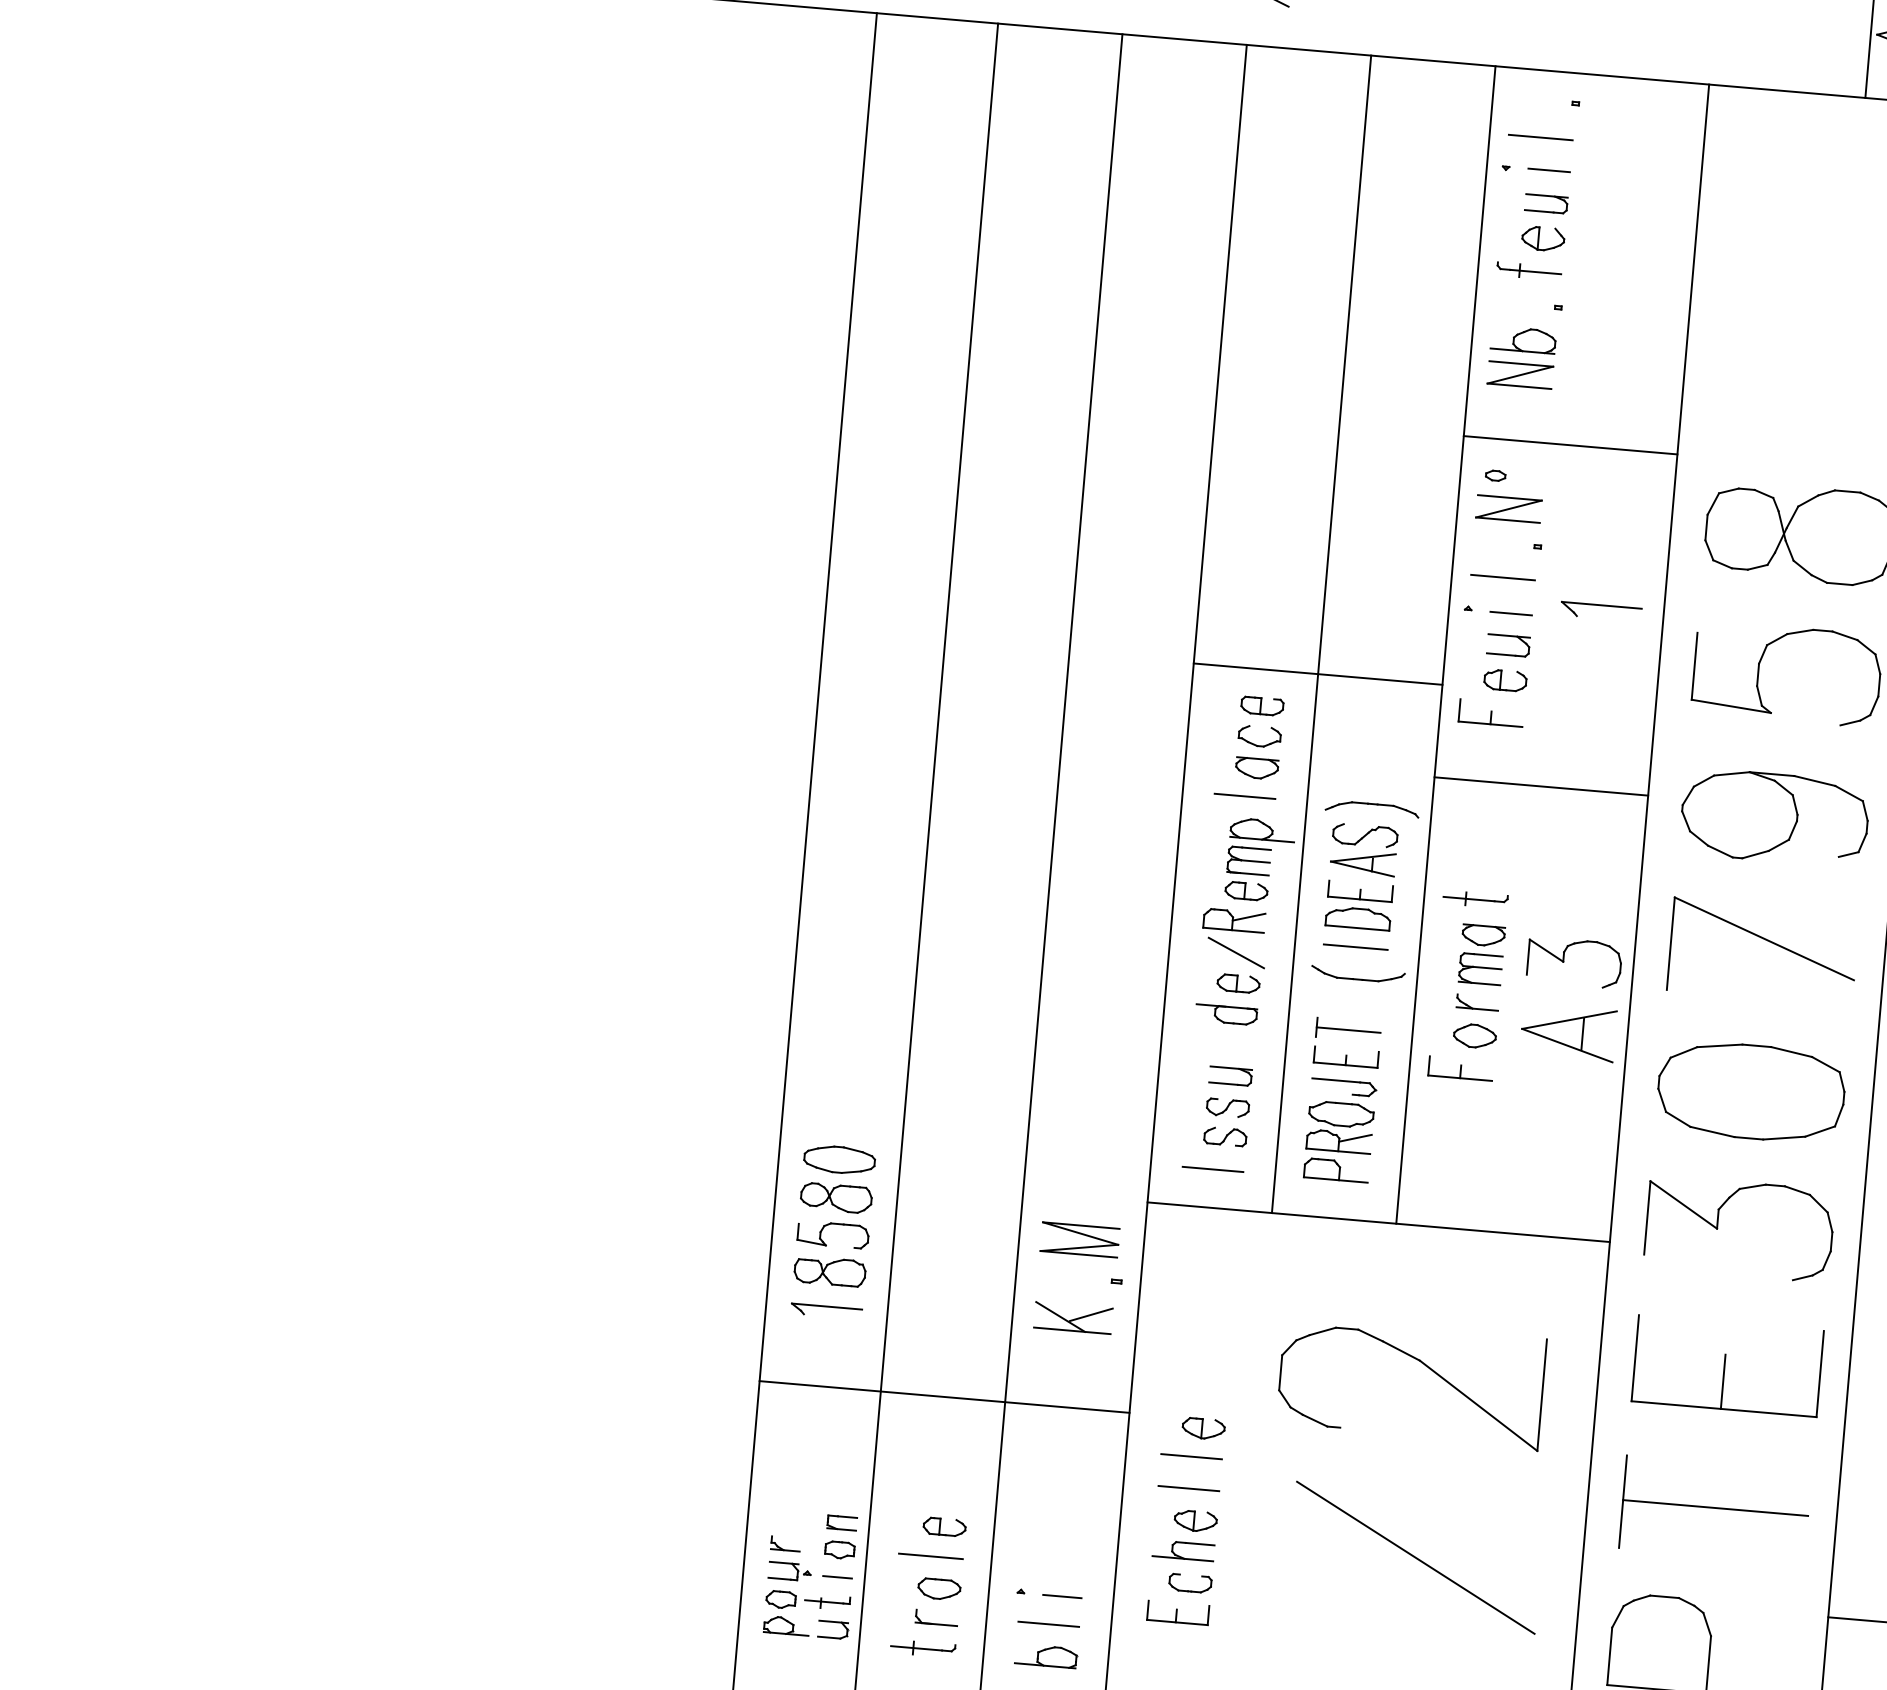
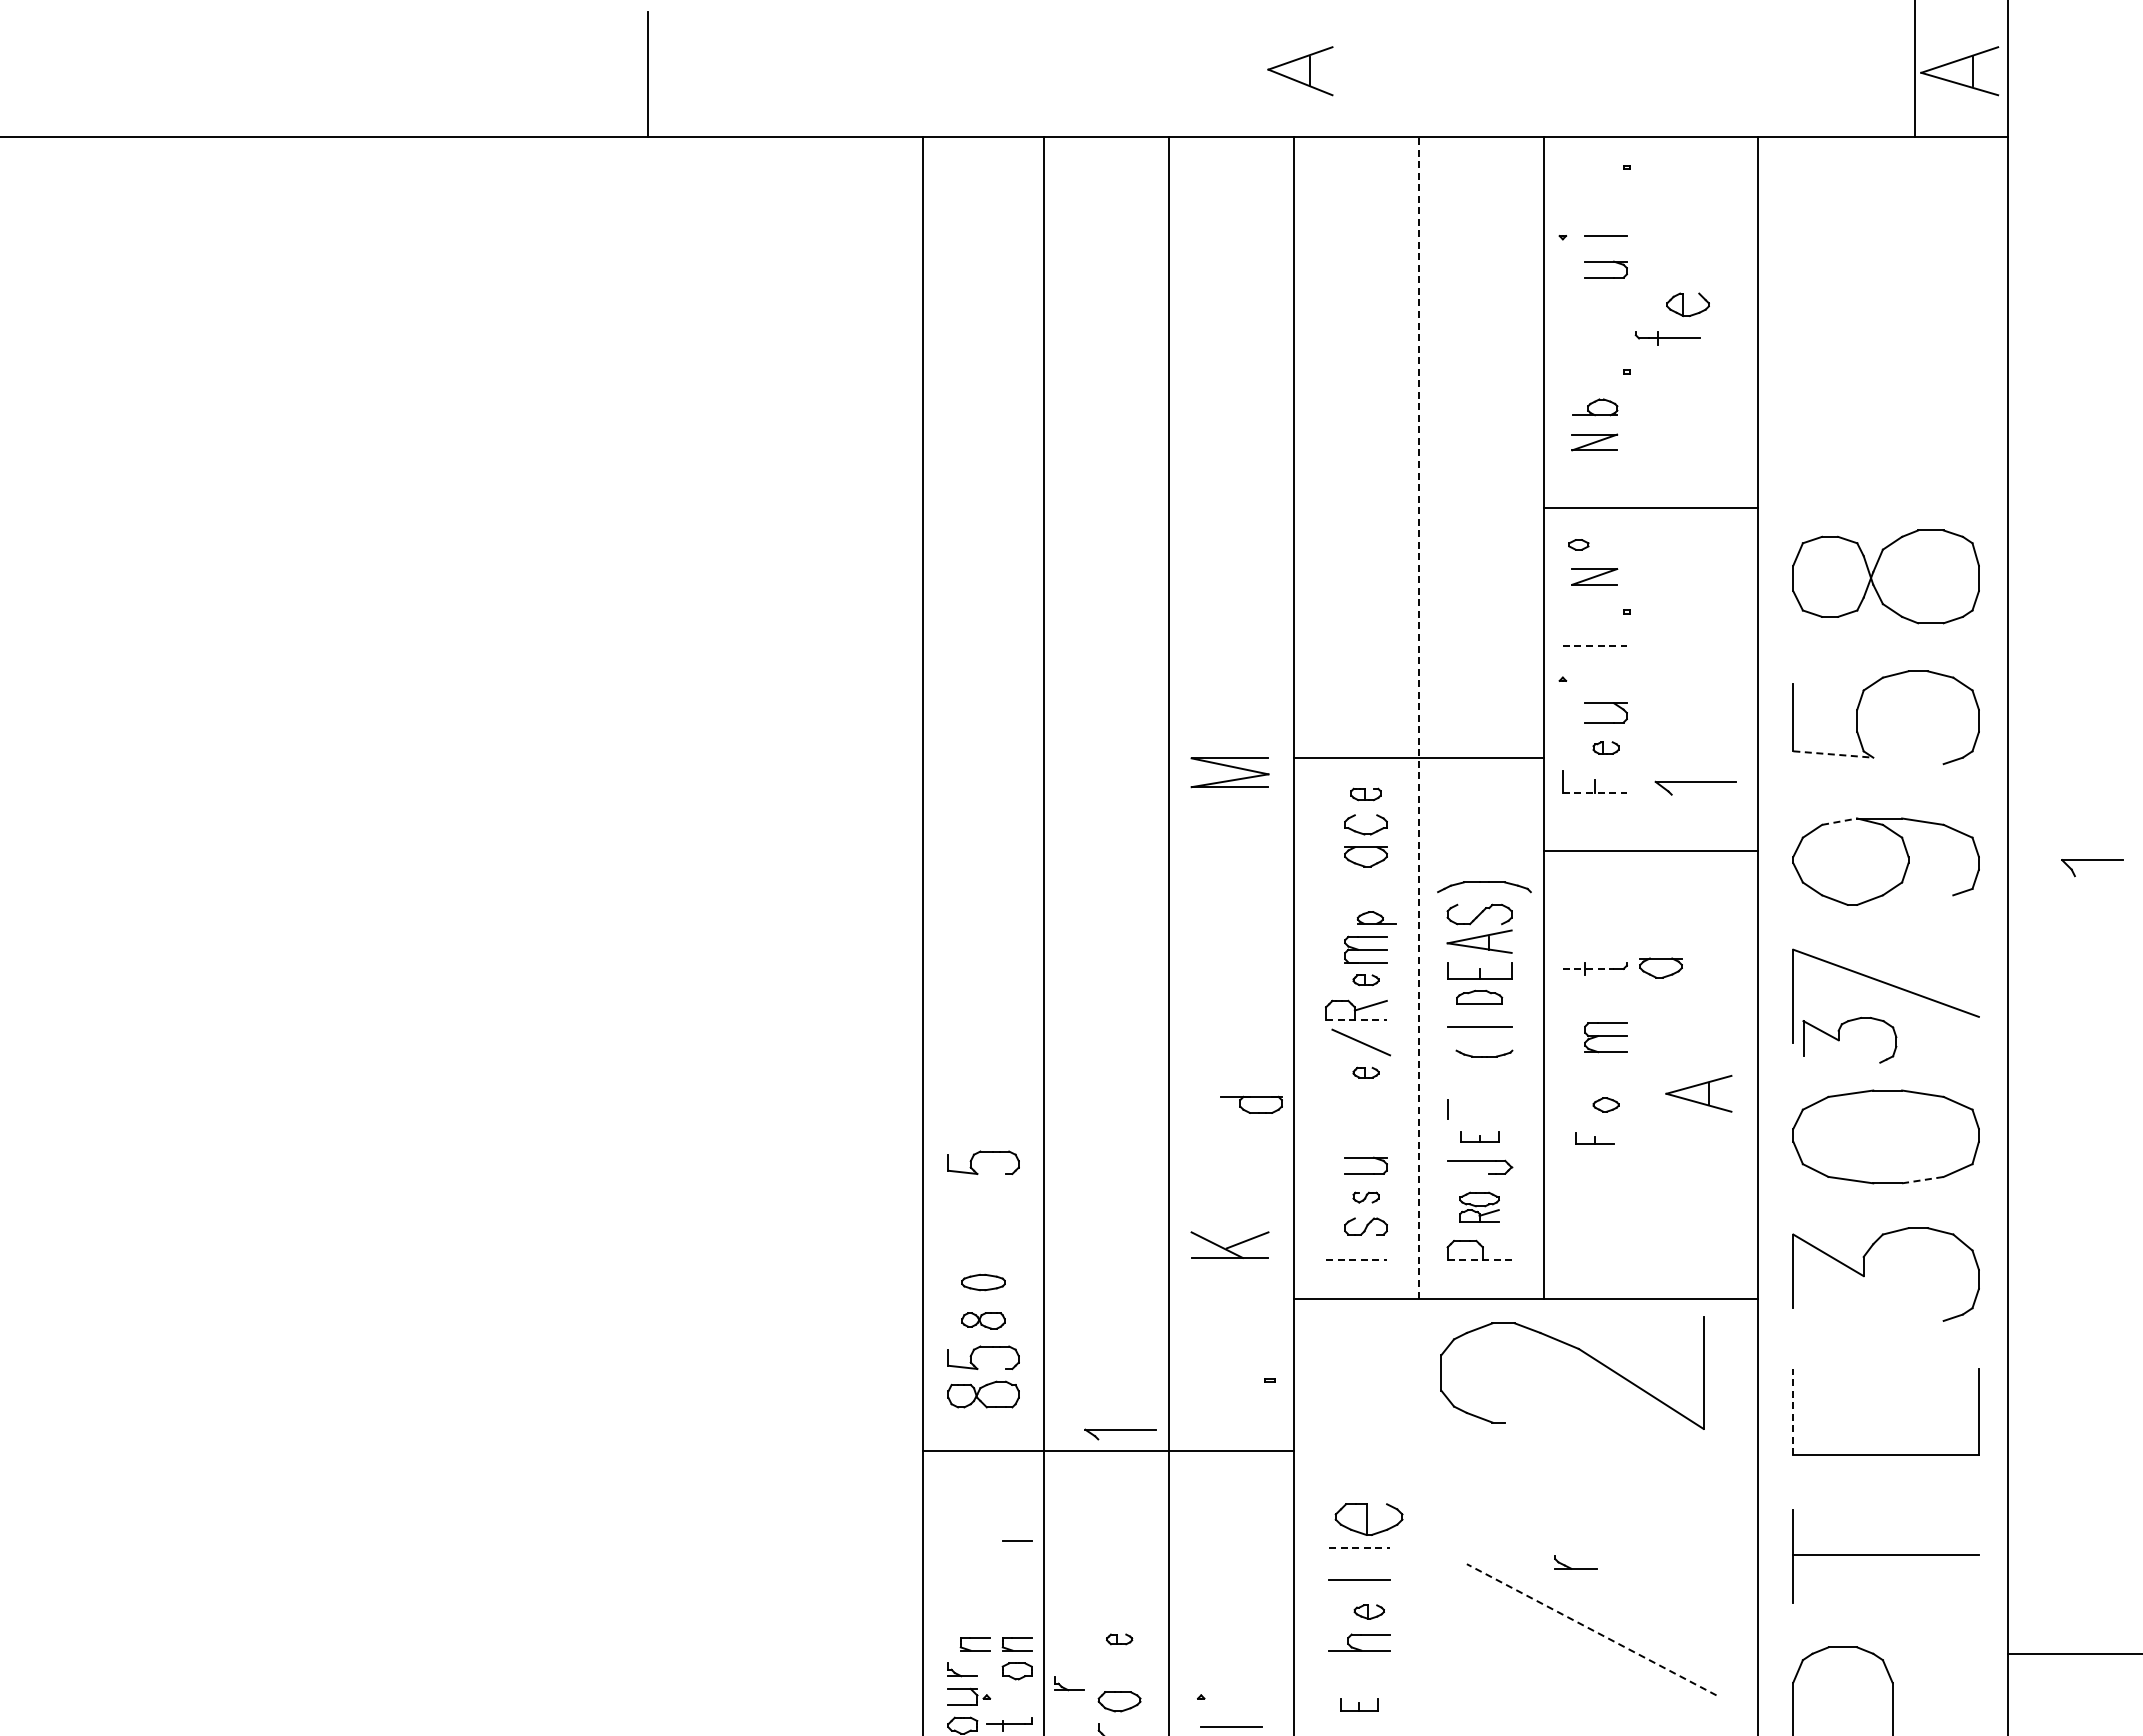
line: (1540, 137) -> (1594, 204), removed
part: (1542, 238) -> (1687, 304), moved
part: (1528, 271) -> (1667, 338), moved
part: (1523, 340) -> (1594, 407), size x0.7
part: (1520, 375) -> (1594, 442), size x0.7
part: (1508, 508) -> (1594, 576), size x0.7
line: (1502, 577) -> (1594, 645), solid -> dashed
part: (1601, 610) -> (1695, 787), moved
line: (1510, 613) -> (1605, 680), removed
line: (1321, 634) -> (1418, 717), solid -> dashed
part: (1504, 679) -> (1605, 747), size x0.6
part: (1261, 706) -> (1365, 794), size x0.7
line: (1731, 706) -> (1833, 754), solid -> dashed
line: (1490, 723) -> (1594, 792), solid -> dashed
line: (1731, 773) -> (1839, 821), solid -> dashed
line: (1245, 796) -> (1356, 885), removed
part: (1262, 829) -> (1376, 917), size x0.6
part: (1245, 891) -> (1365, 980), size x0.6
line: (1469, 898) -> (1588, 968), solid -> dashed
part: (1358, 918) -> (1479, 997), size x0.7
line: (1233, 930) -> (1356, 1020), solid -> dashed
part: (1483, 935) -> (1660, 967), moved
part: (1564, 962) -> (1839, 1040), moved
part: (1358, 974) -> (1484, 1053), size x0.6
part: (1238, 983) -> (1365, 1072), size x0.6
part: (1477, 1002) -> (1575, 1562), moved
part: (1226, 1014) -> (1251, 1104), moved
line: (1348, 1029) -> (1479, 1109), removed
part: (846, 1030) -> (979, 1153), added
part: (1568, 1032) -> (1698, 1093), size x0.7
part: (1474, 1035) -> (1605, 1104), size x0.6
part: (1346, 1056) -> (1479, 1136), size x0.6
part: (1460, 1068) -> (1594, 1138), size x0.6
part: (1227, 1107) -> (1365, 1197), size x0.6
part: (1340, 1126) -> (1479, 1206), size x0.6
line: (1784, 1138) -> (1923, 1180), solid -> dashed
part: (839, 1159) -> (983, 1282), size x0.6
line: (1213, 1169) -> (1356, 1260), solid -> dashed
line: (1335, 1180) -> (1479, 1260), solid -> dashed
part: (836, 1197) -> (983, 1320), size x0.6
part: (1079, 1239) -> (1229, 772), moved
part: (826, 1311) -> (1120, 1434), moved
part: (1072, 1317) -> (1229, 1244), moved
line: (1635, 1357) -> (1793, 1411), solid -> dashed
part: (1424, 1365) -> (1583, 1353), moved
line: (1722, 1381) -> (1882, 1427), removed
line: (944, 1396) -> (1108, 1450), moved
part: (1203, 1427) -> (1369, 1518), size x1.6
line: (1192, 1457) -> (1360, 1548), solid -> dashed
part: (799, 1519) -> (974, 1644), added
part: (1196, 1520) -> (1369, 1611), size x0.7
part: (944, 1527) -> (1119, 1639), size x0.6
line: (931, 1556) -> (1108, 1669), removed
line: (1415, 1557) -> (1591, 1629), solid -> dashed
part: (890, 1566) -> (1069, 1683), added
line: (837, 1577) -> (1017, 1540), moved
part: (1189, 1591) -> (1369, 1682), removed
line: (1062, 1596) -> (1242, 1698), removed
part: (1178, 1612) -> (1359, 1704), size x0.6

